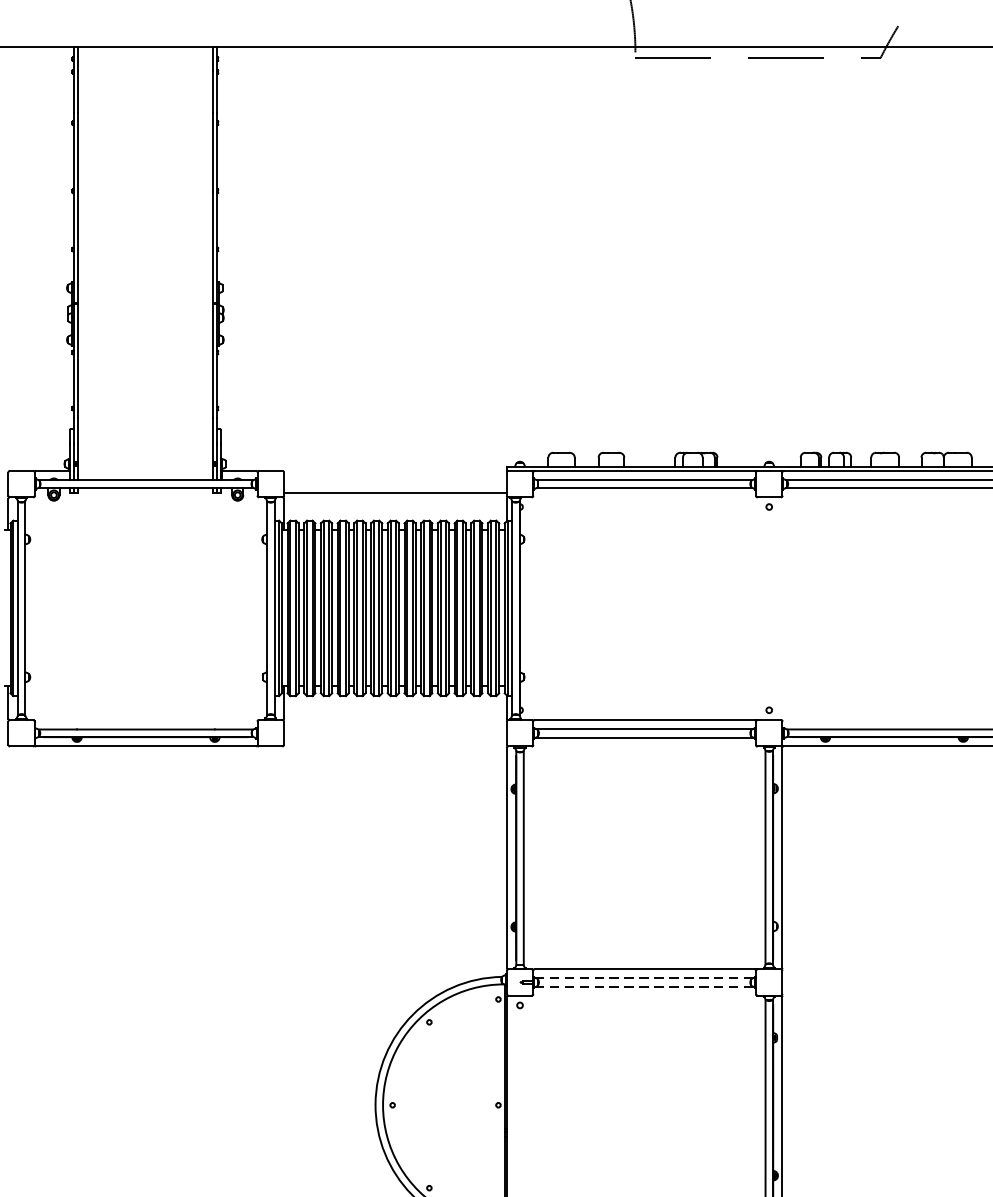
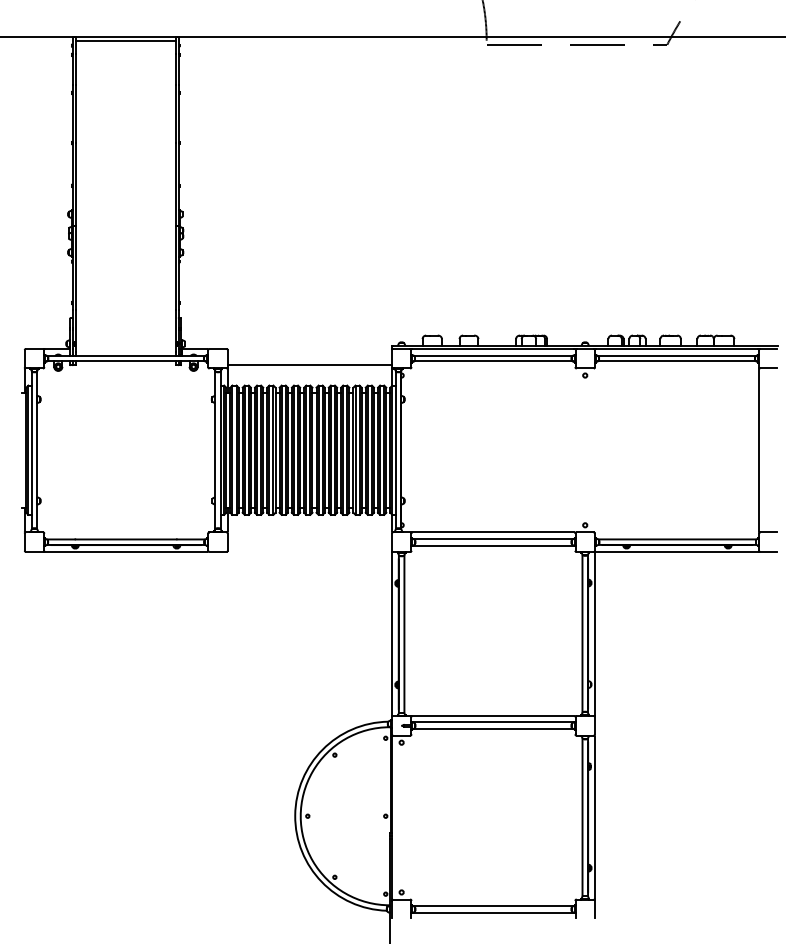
line: (145, 52) -> (125, 40), added
line: (644, 977) -> (493, 722), dashed -> solid
line: (644, 987) -> (493, 729), dashed -> solid

